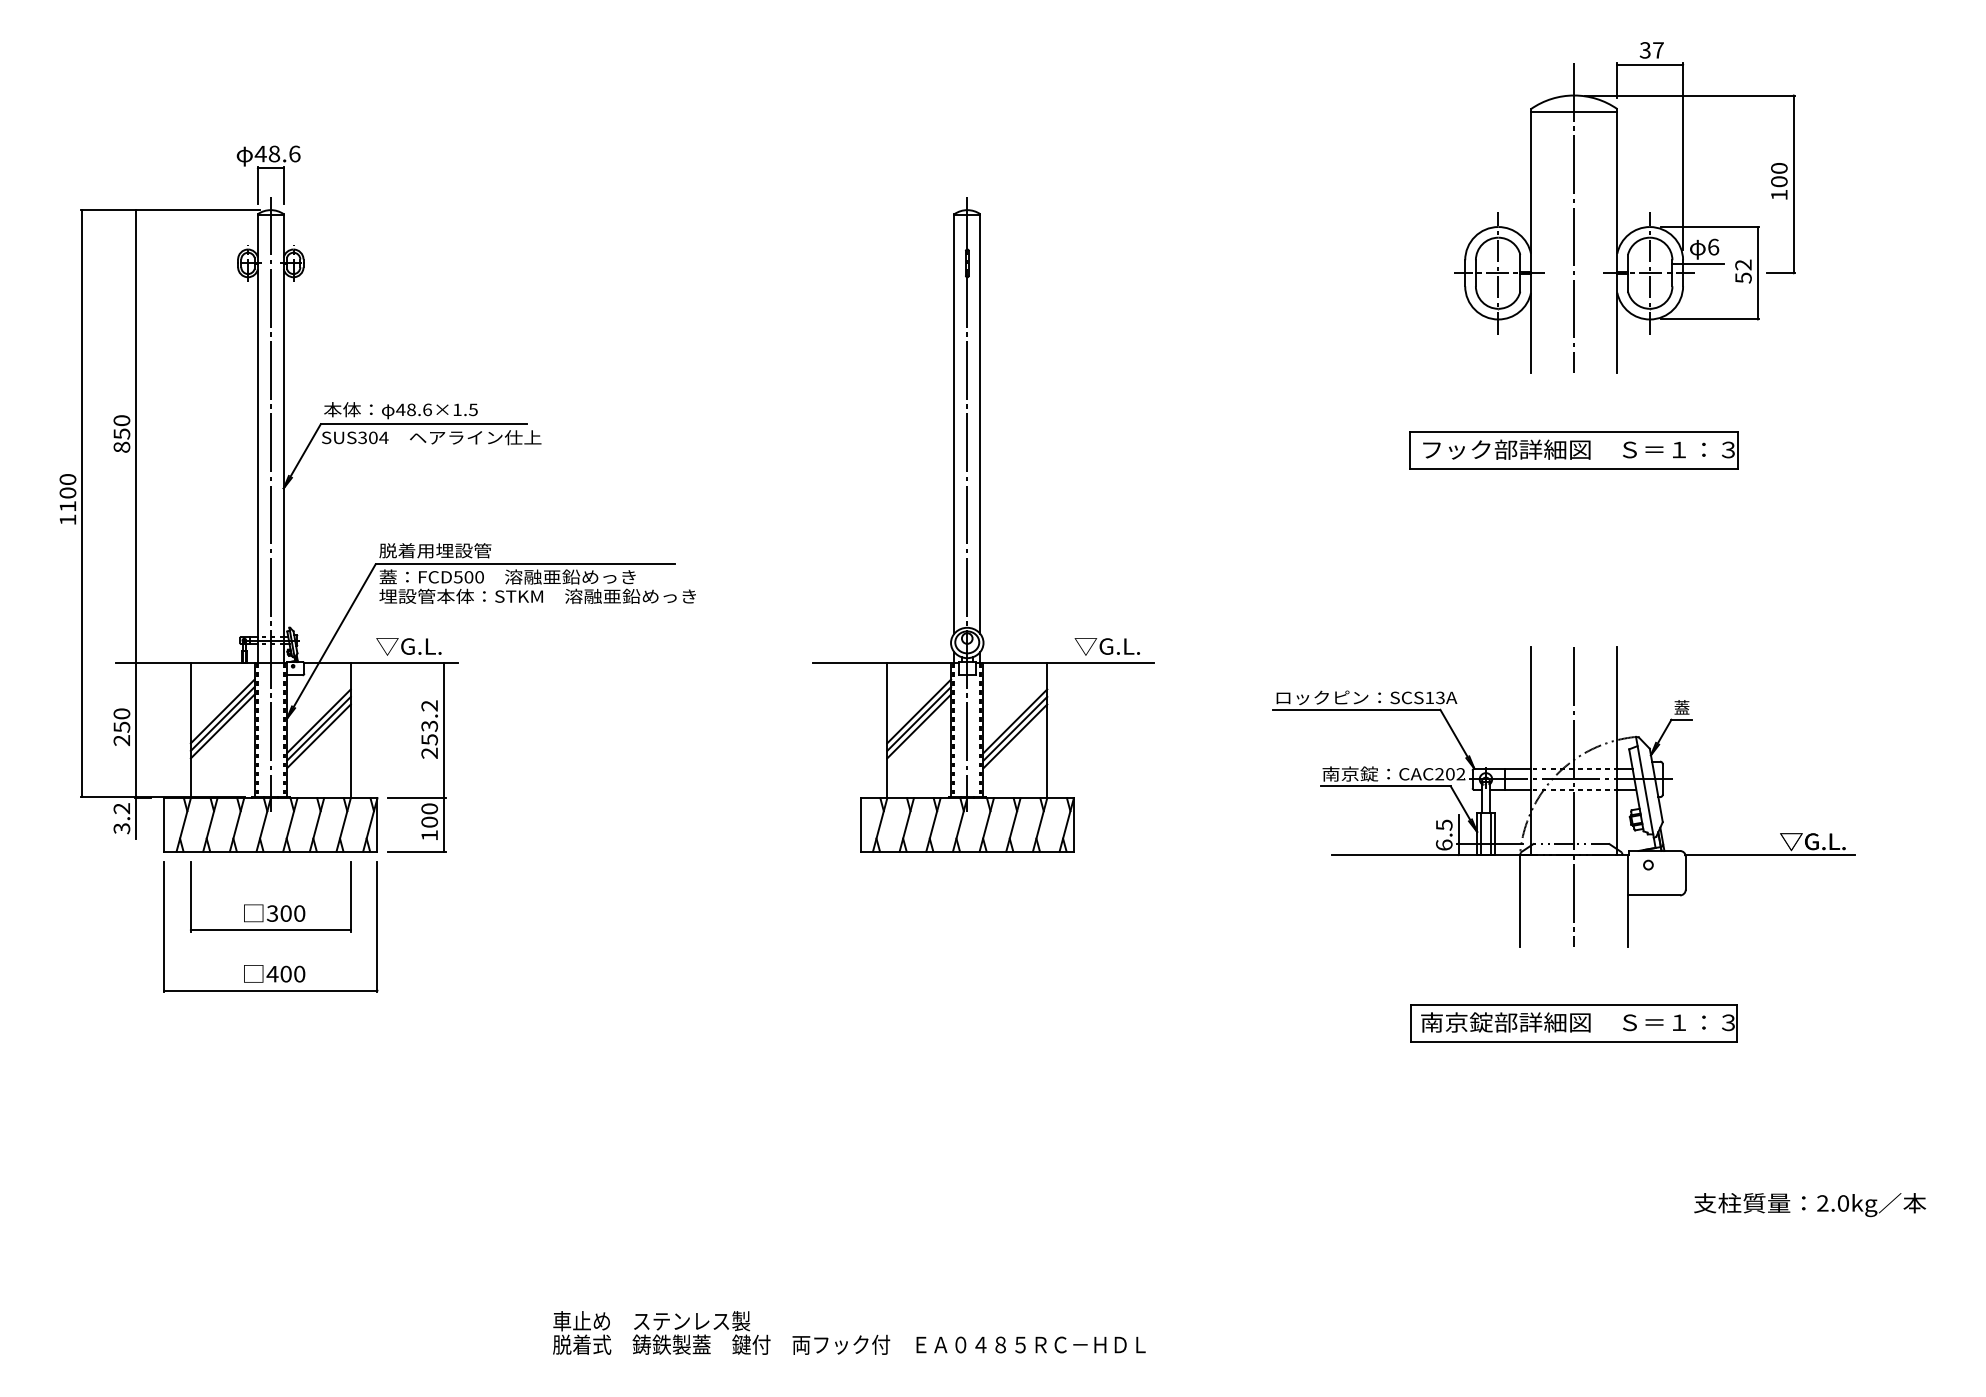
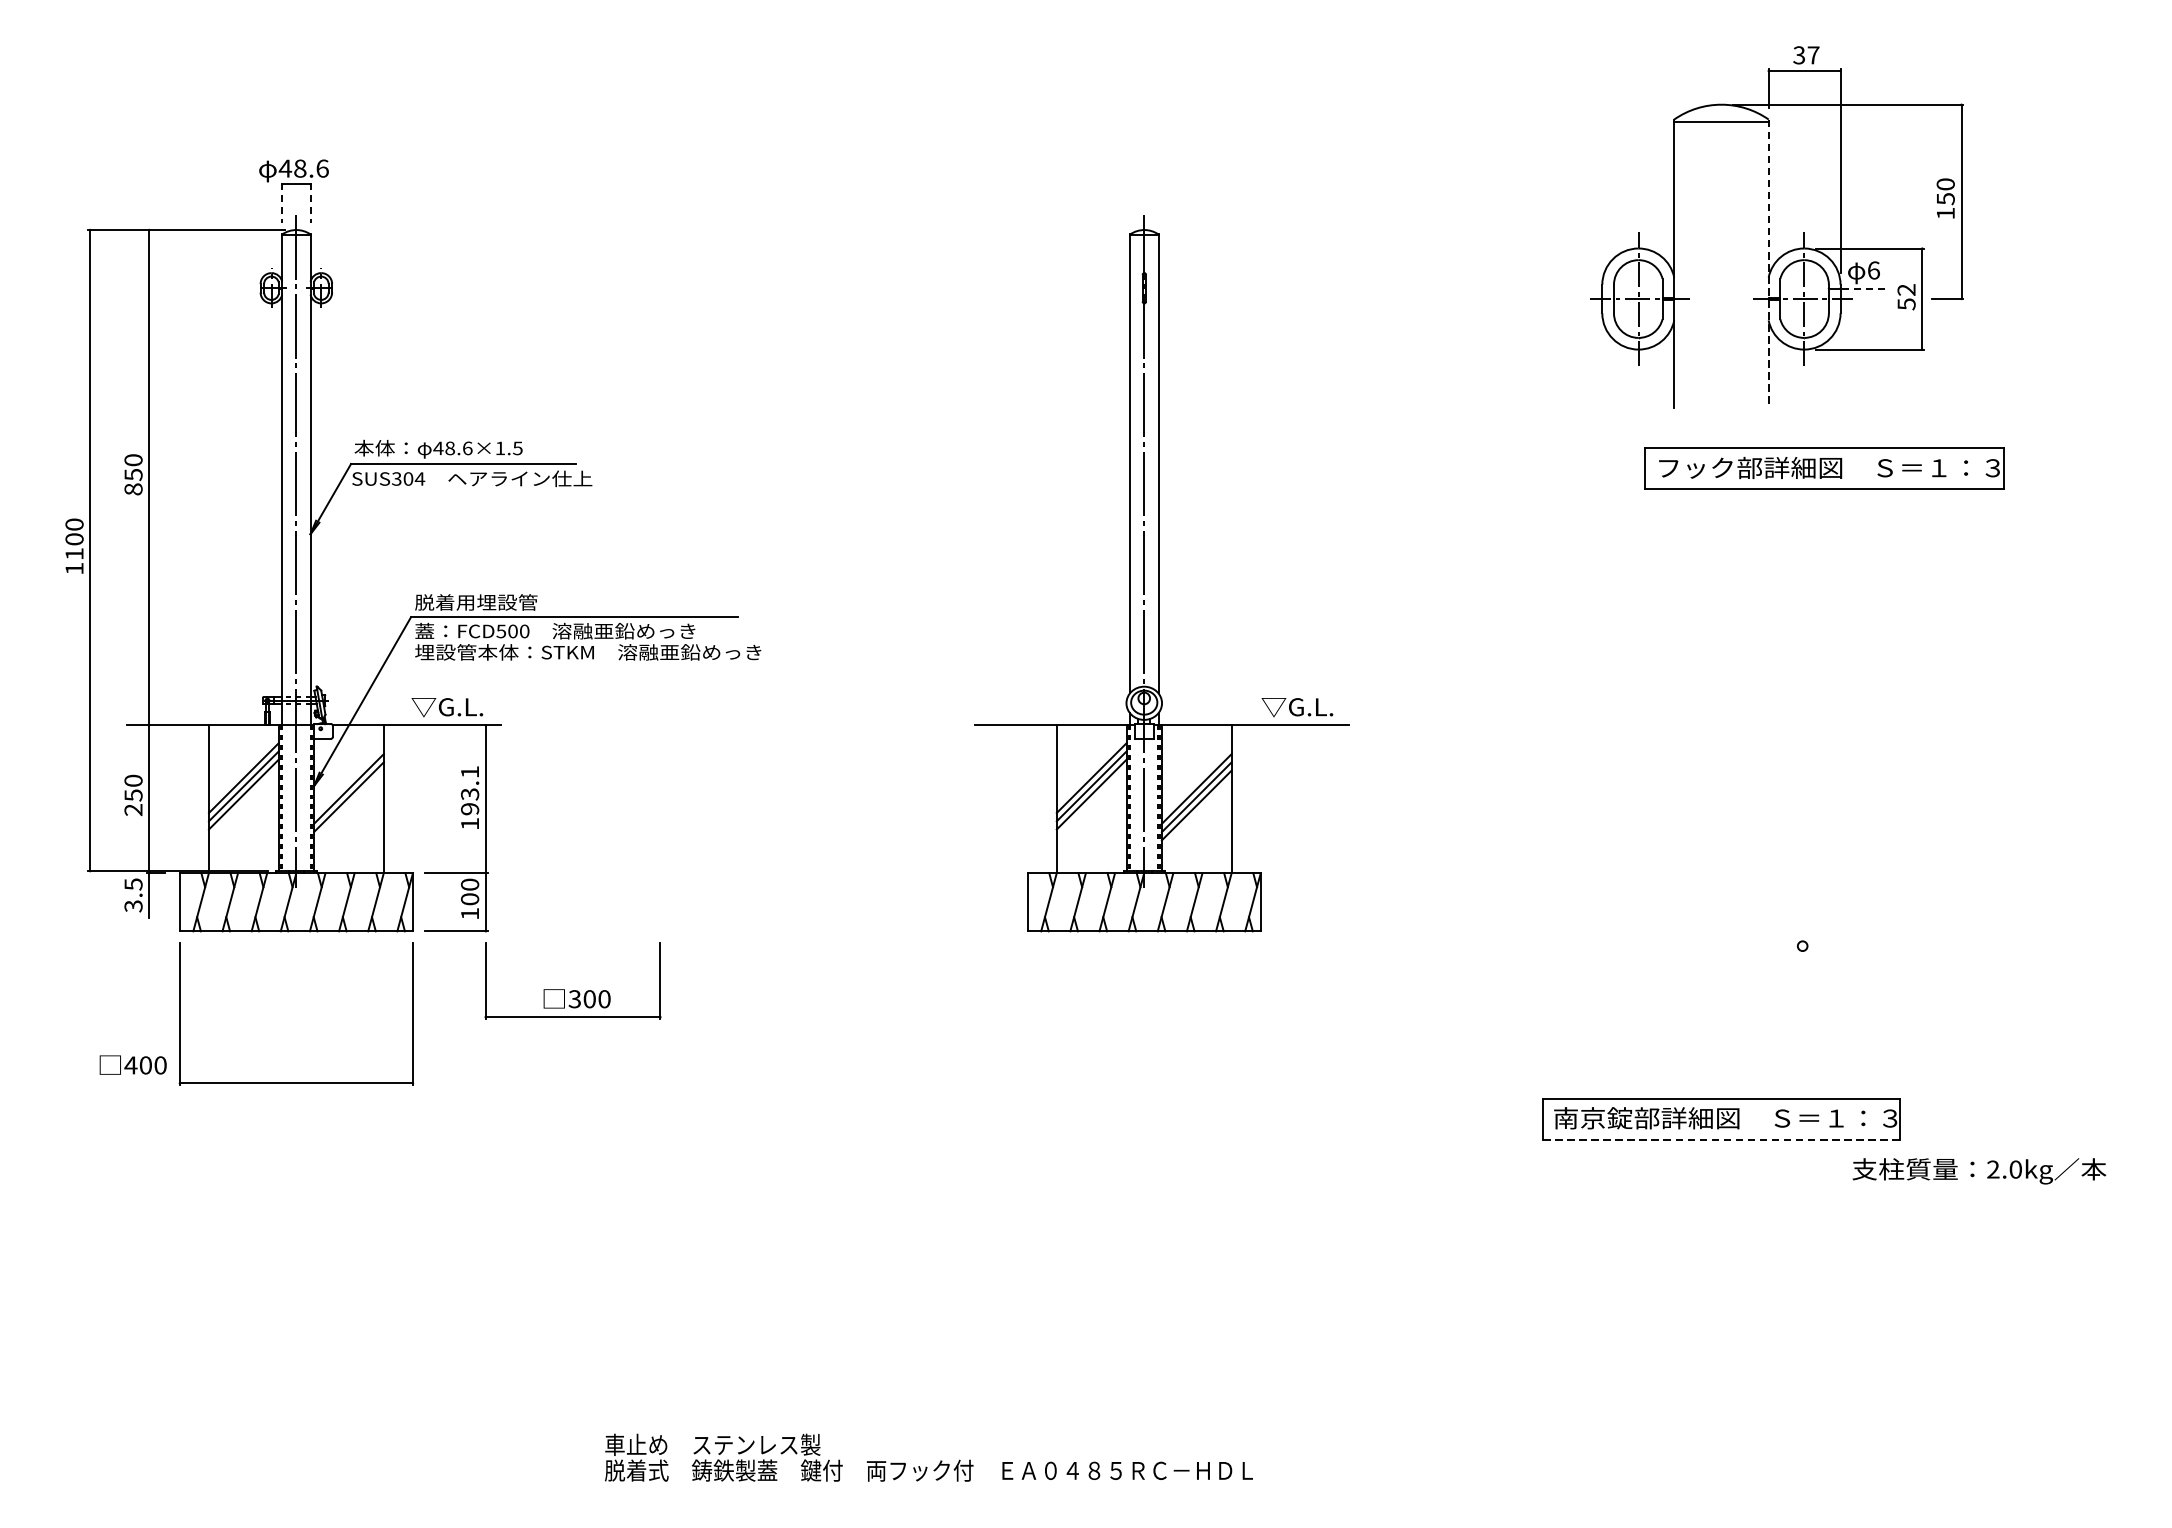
text: (1779, 181) -> (1945, 198), 100 -> 150
line: (257, 185) -> (281, 203), solid -> dashed
line: (283, 185) -> (310, 203), solid -> dashed
line: (1574, 217) -> (1721, 238), removed
line: (1617, 240) -> (1768, 263), solid -> dashed
line: (1703, 263) -> (1862, 288), solid -> dashed
part: (1573, 450) -> (1823, 468), moved
part: (983, 524) -> (1161, 573), moved
text: (429, 729) -> (469, 797), 253.2 -> 193.1
line: (318, 736) -> (348, 805), removed
part: (1563, 796) -> (1709, 871), removed
text: (121, 808) -> (133, 884), 3.2 -> 3.5
part: (270, 905) -> (572, 990), moved
text: (274, 973) -> (133, 1064), moved
line: (1574, 1041) -> (1721, 1139), solid -> dashed
text: (1810, 1205) -> (1979, 1171), moved

